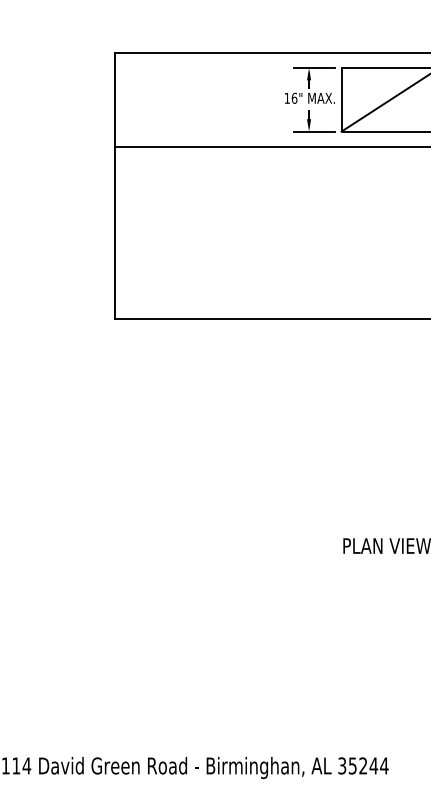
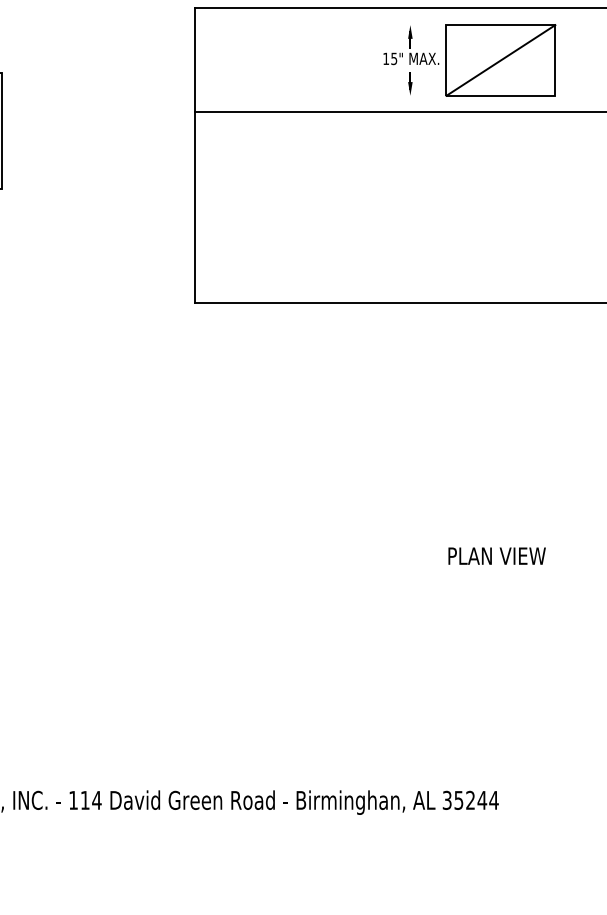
line: (314, 68) -> (416, 25), removed
text: (294, 98) -> (394, 58), 16" -> 15"
line: (314, 131) -> (416, 95), removed

